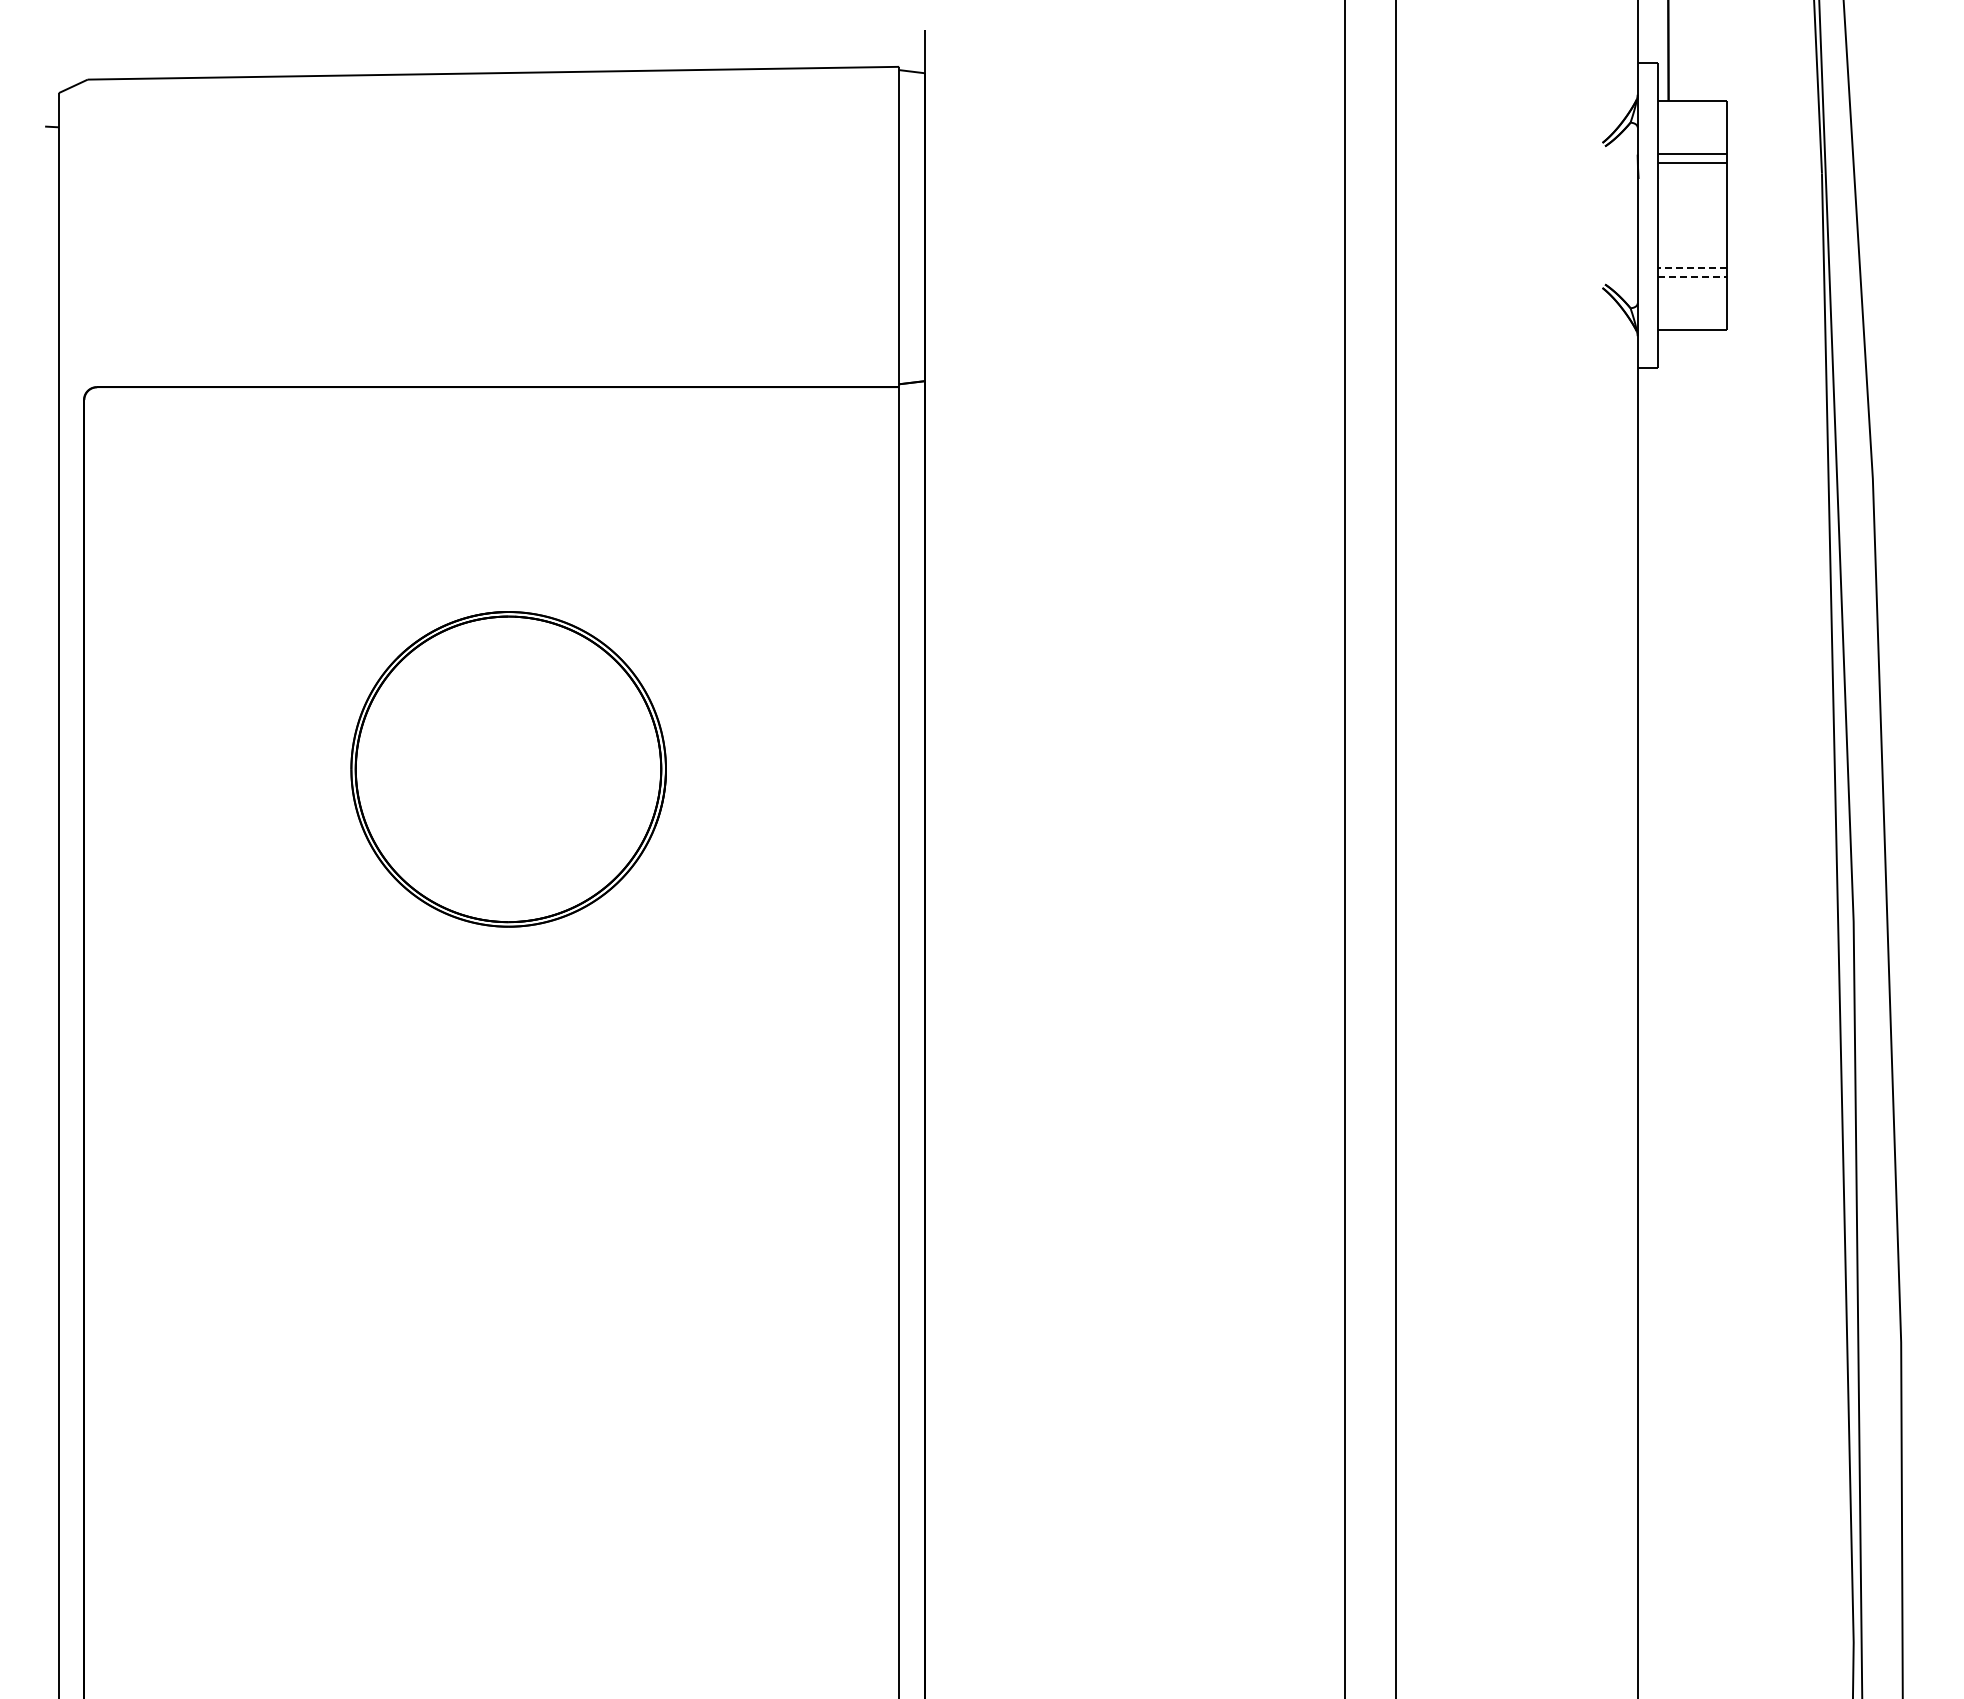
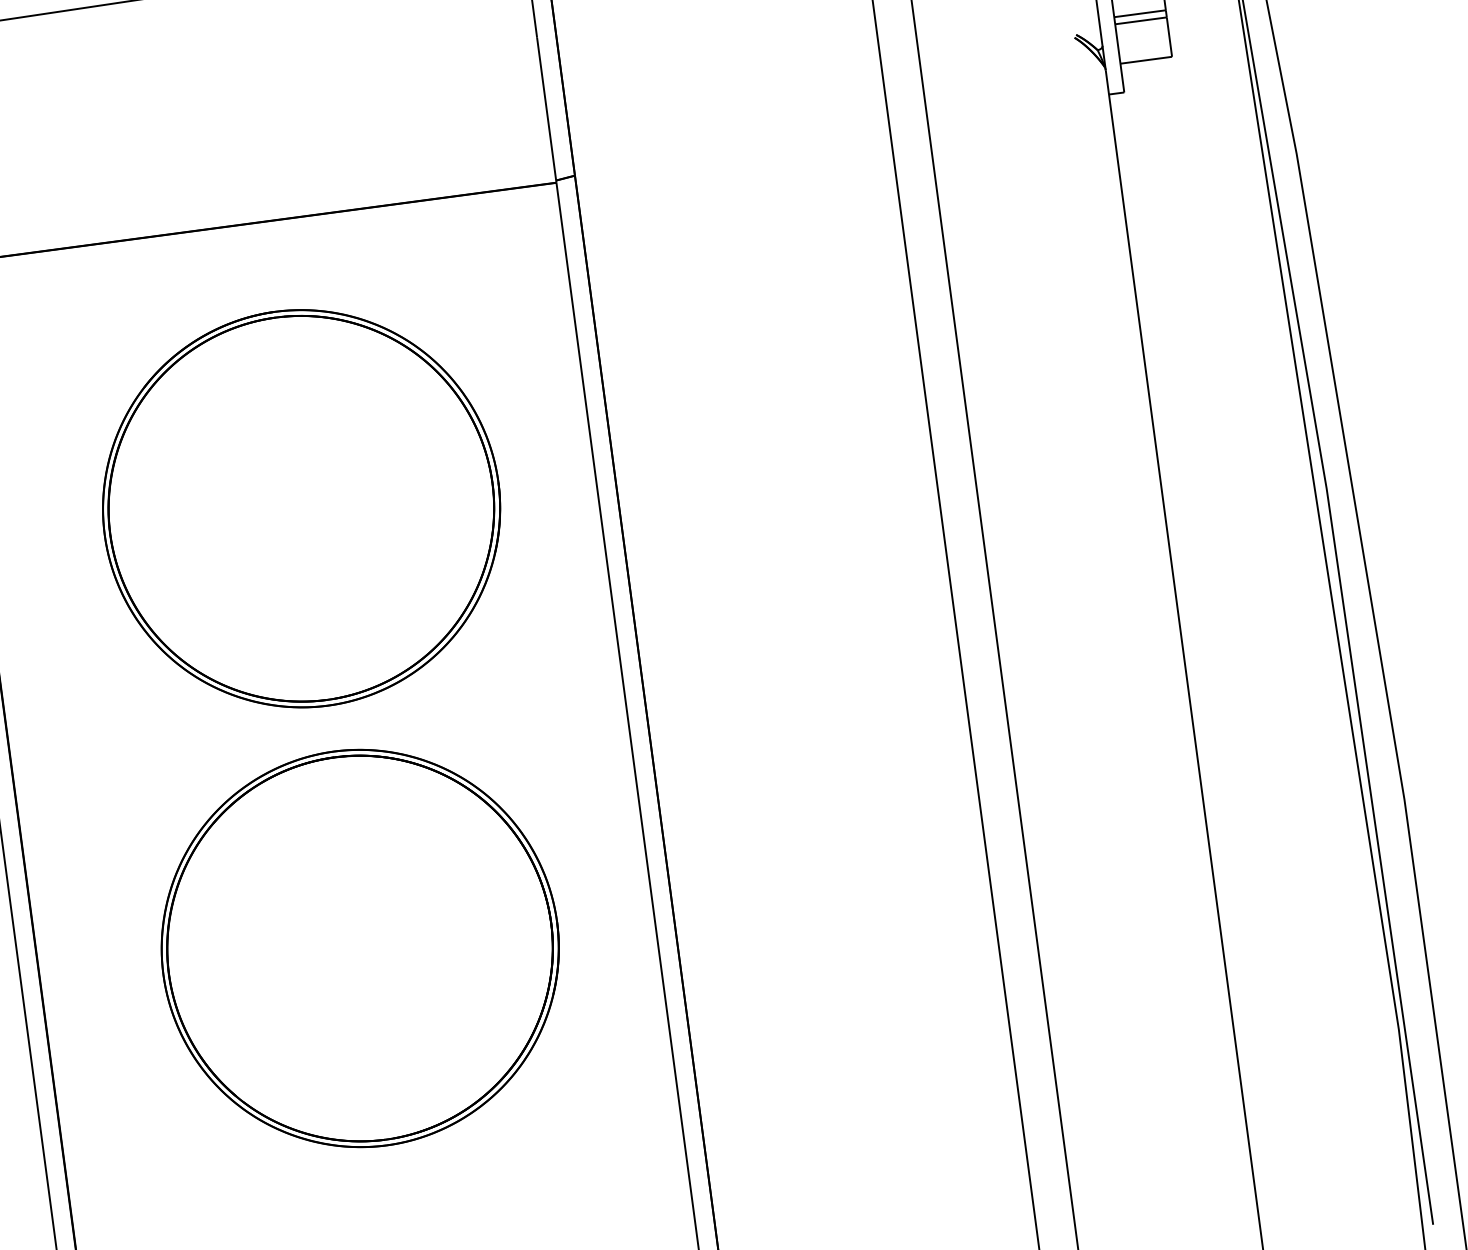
line: (1691, 267) -> (1139, 13), dashed -> solid
line: (1692, 277) -> (1141, 20), dashed -> solid
part: (508, 769) -> (301, 508), size x1.67
part: (508, 1354) -> (359, 948), added

